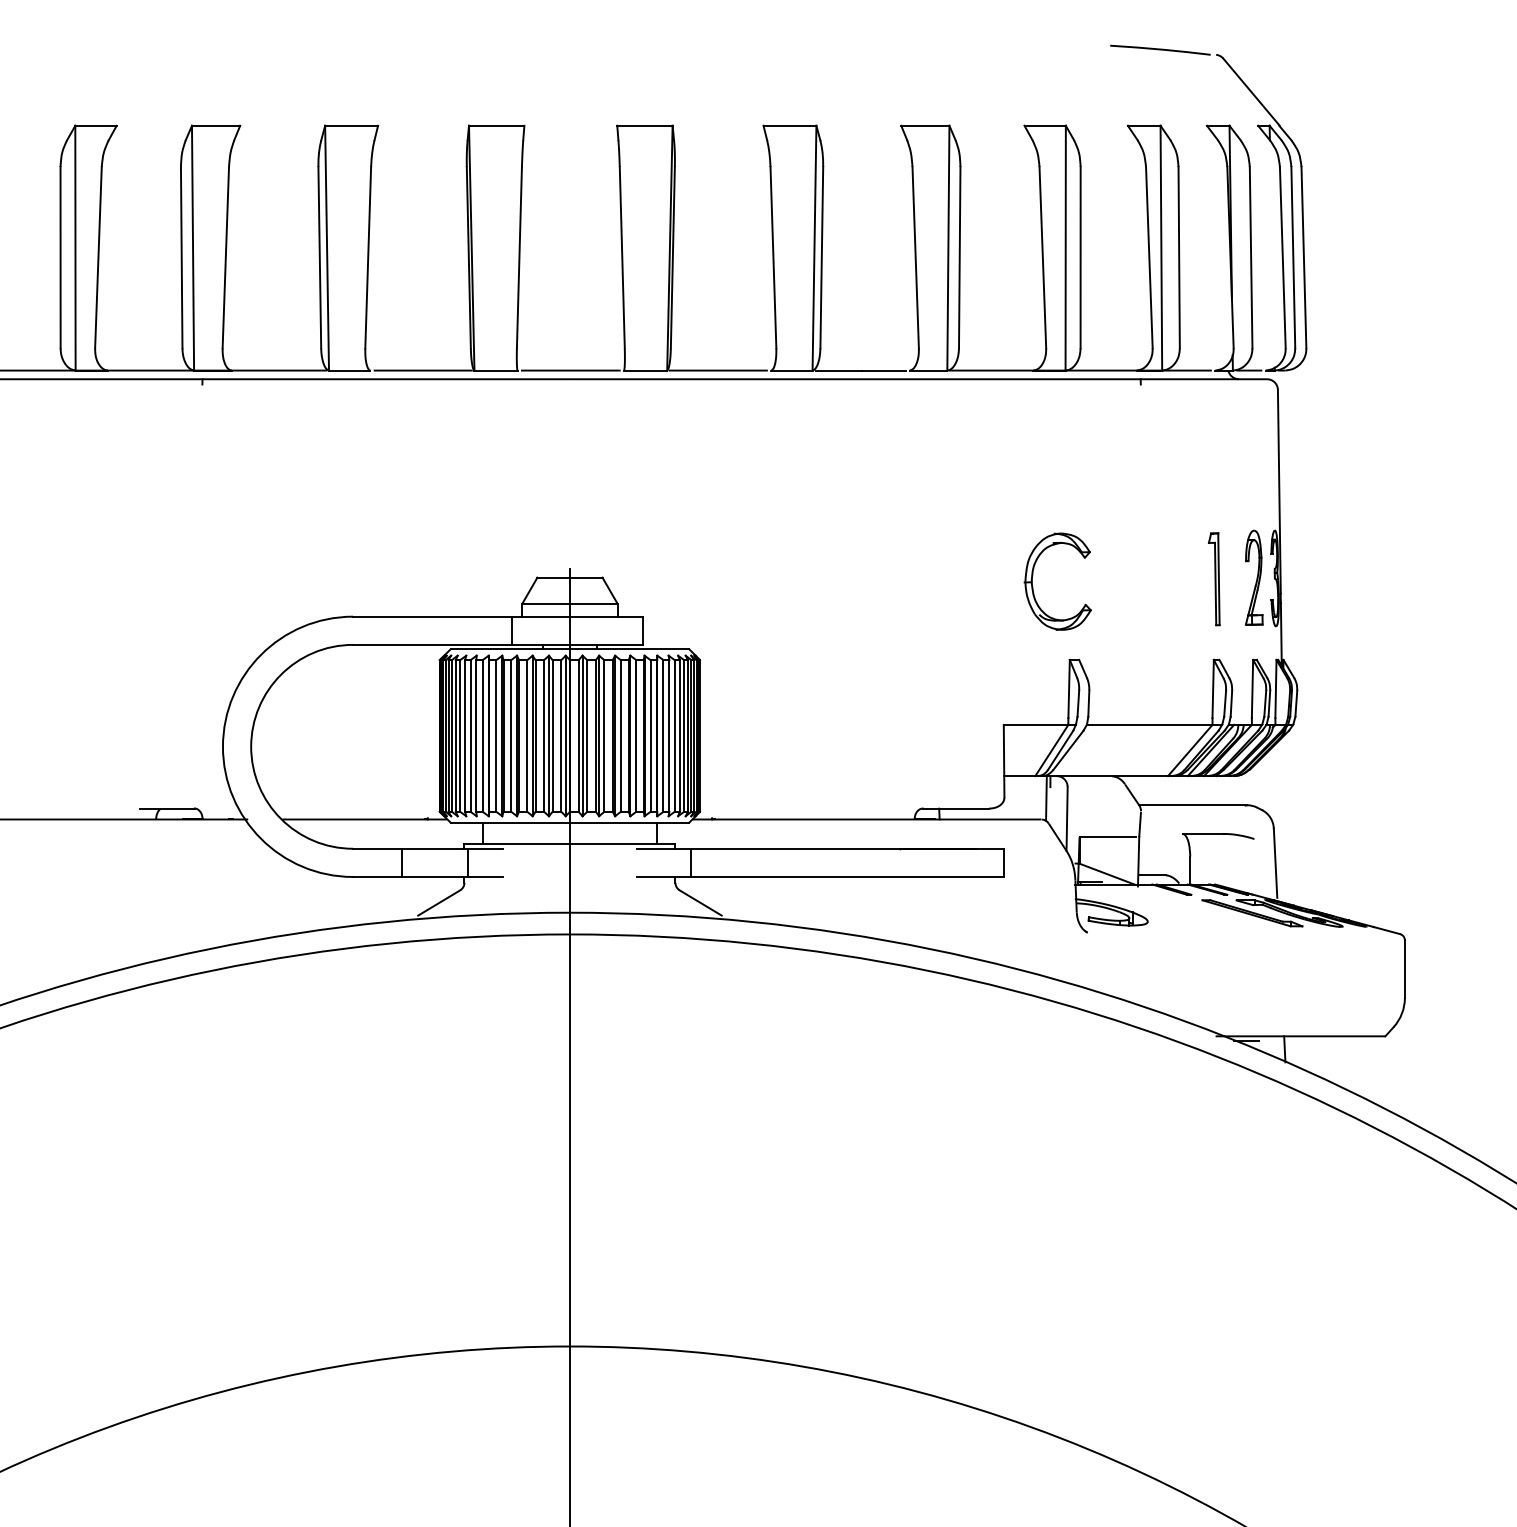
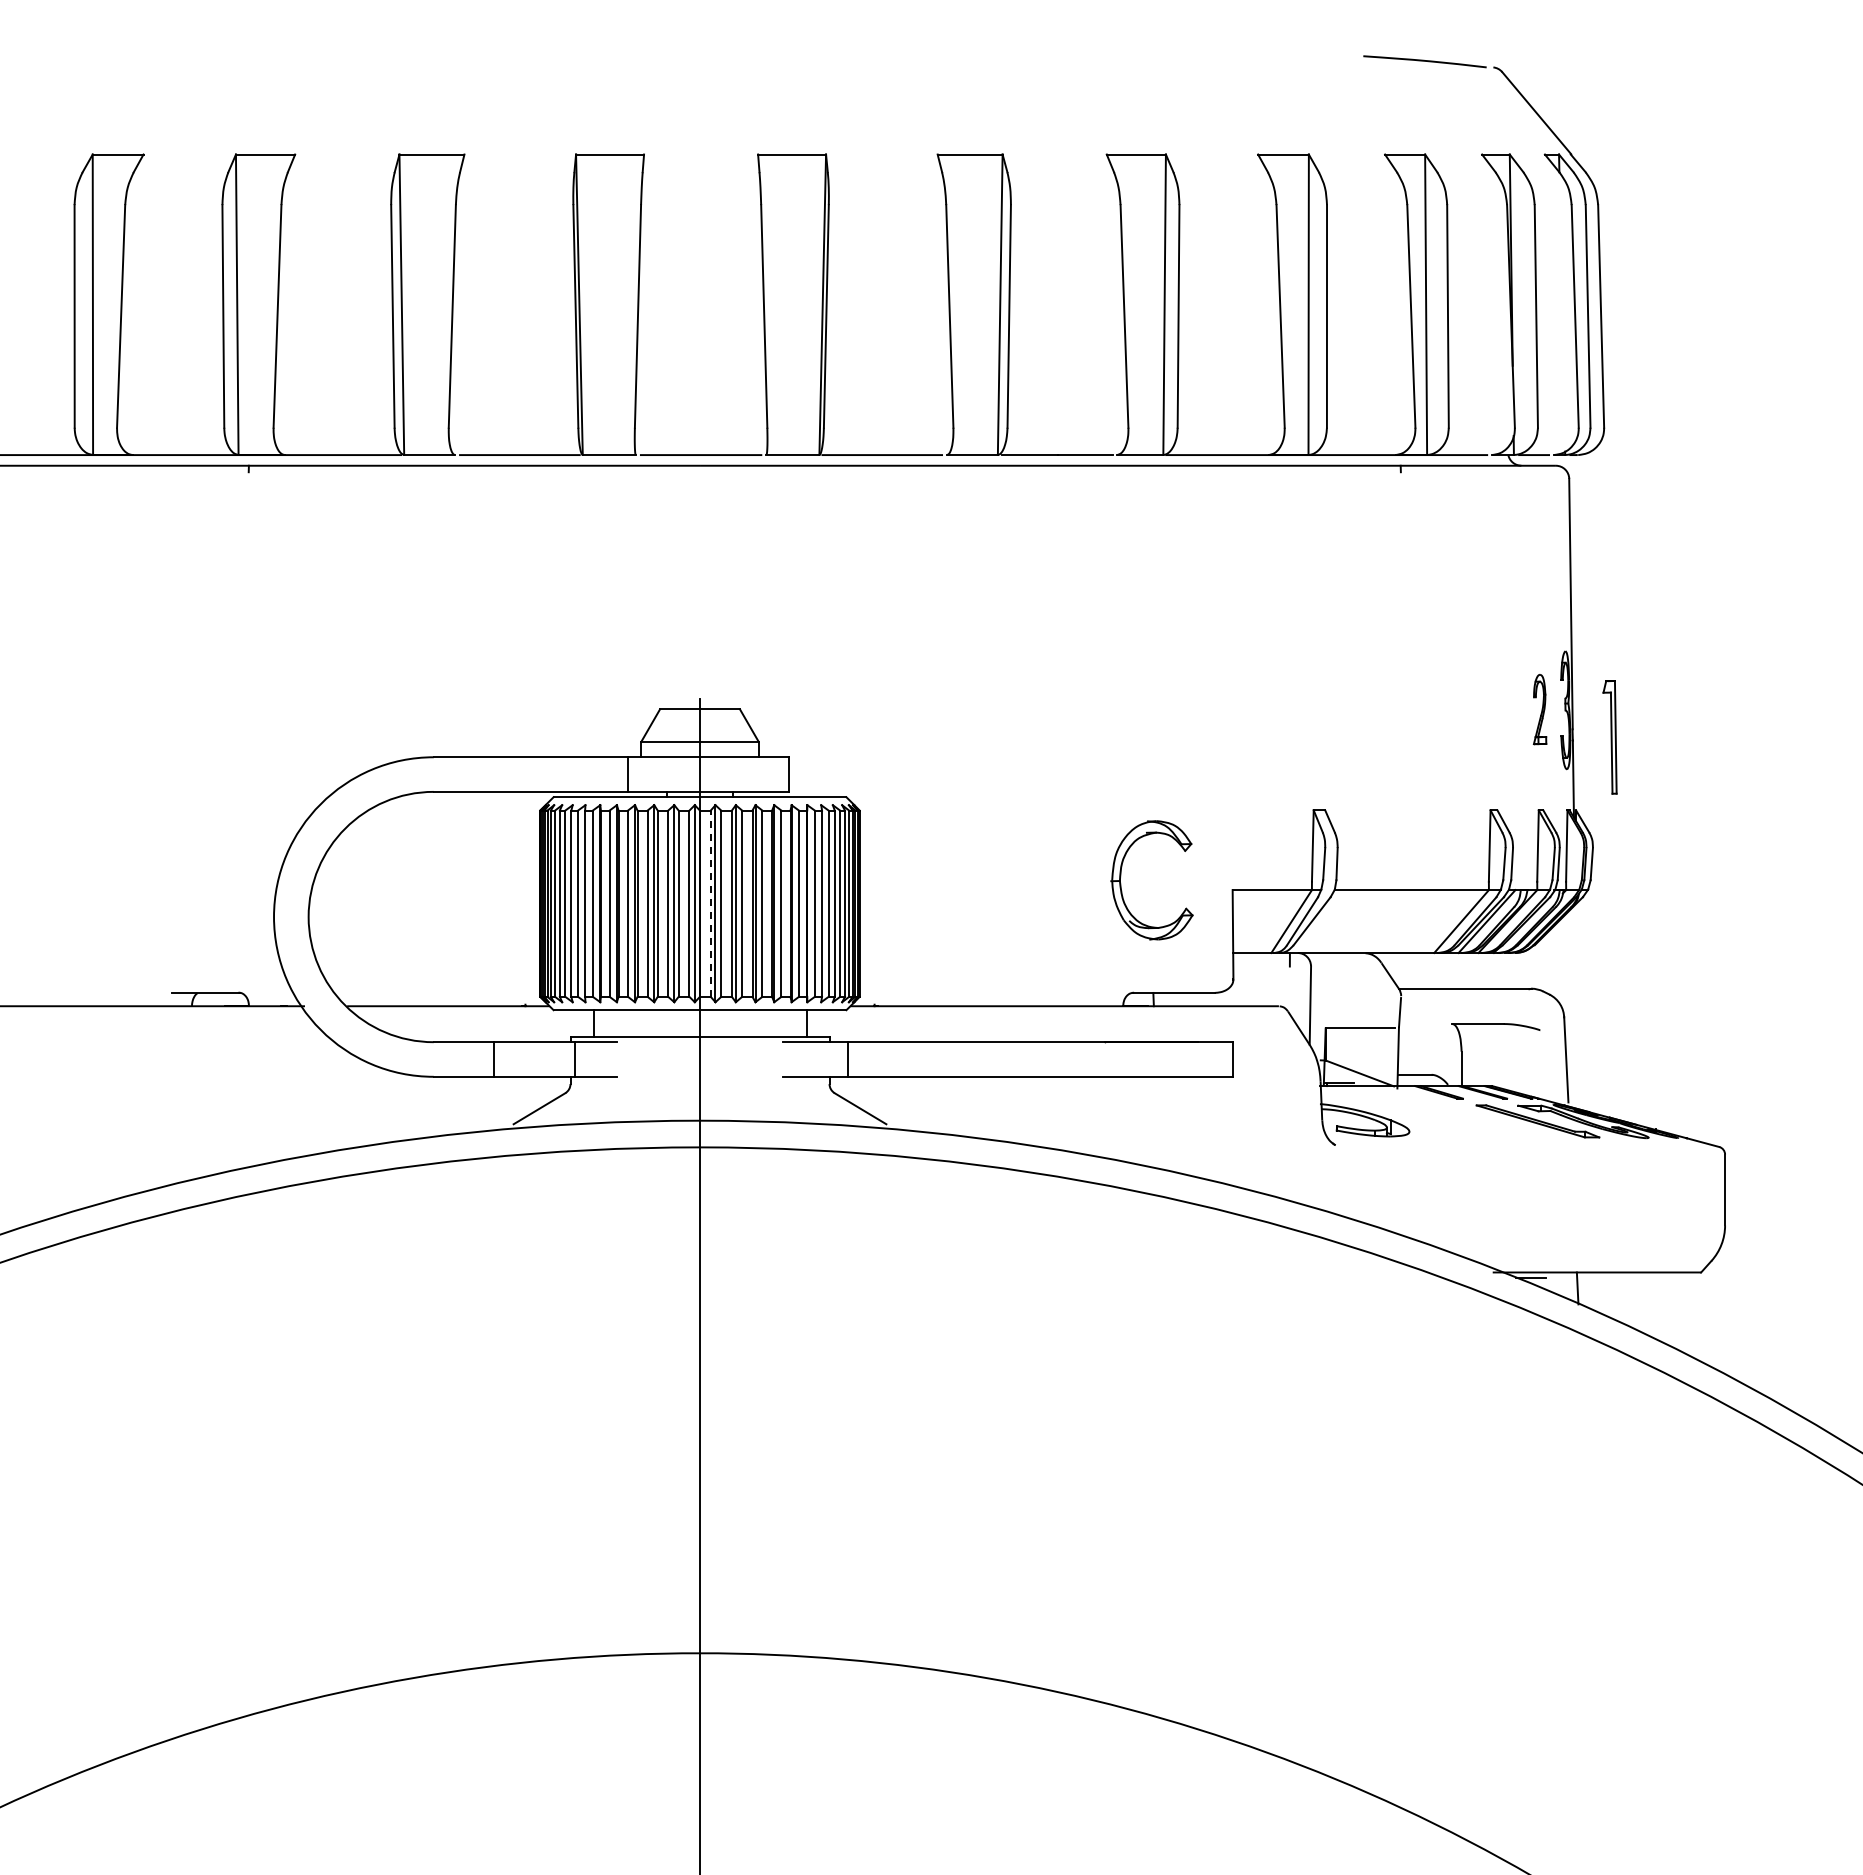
part: (1253, 577) -> (1539, 709), size x0.6
part: (1213, 579) -> (1609, 737), moved
part: (1032, 584) -> (1121, 883), moved
line: (578, 735) -> (710, 903), solid -> dashed
line: (1046, 798) -> (1284, 980), removed

